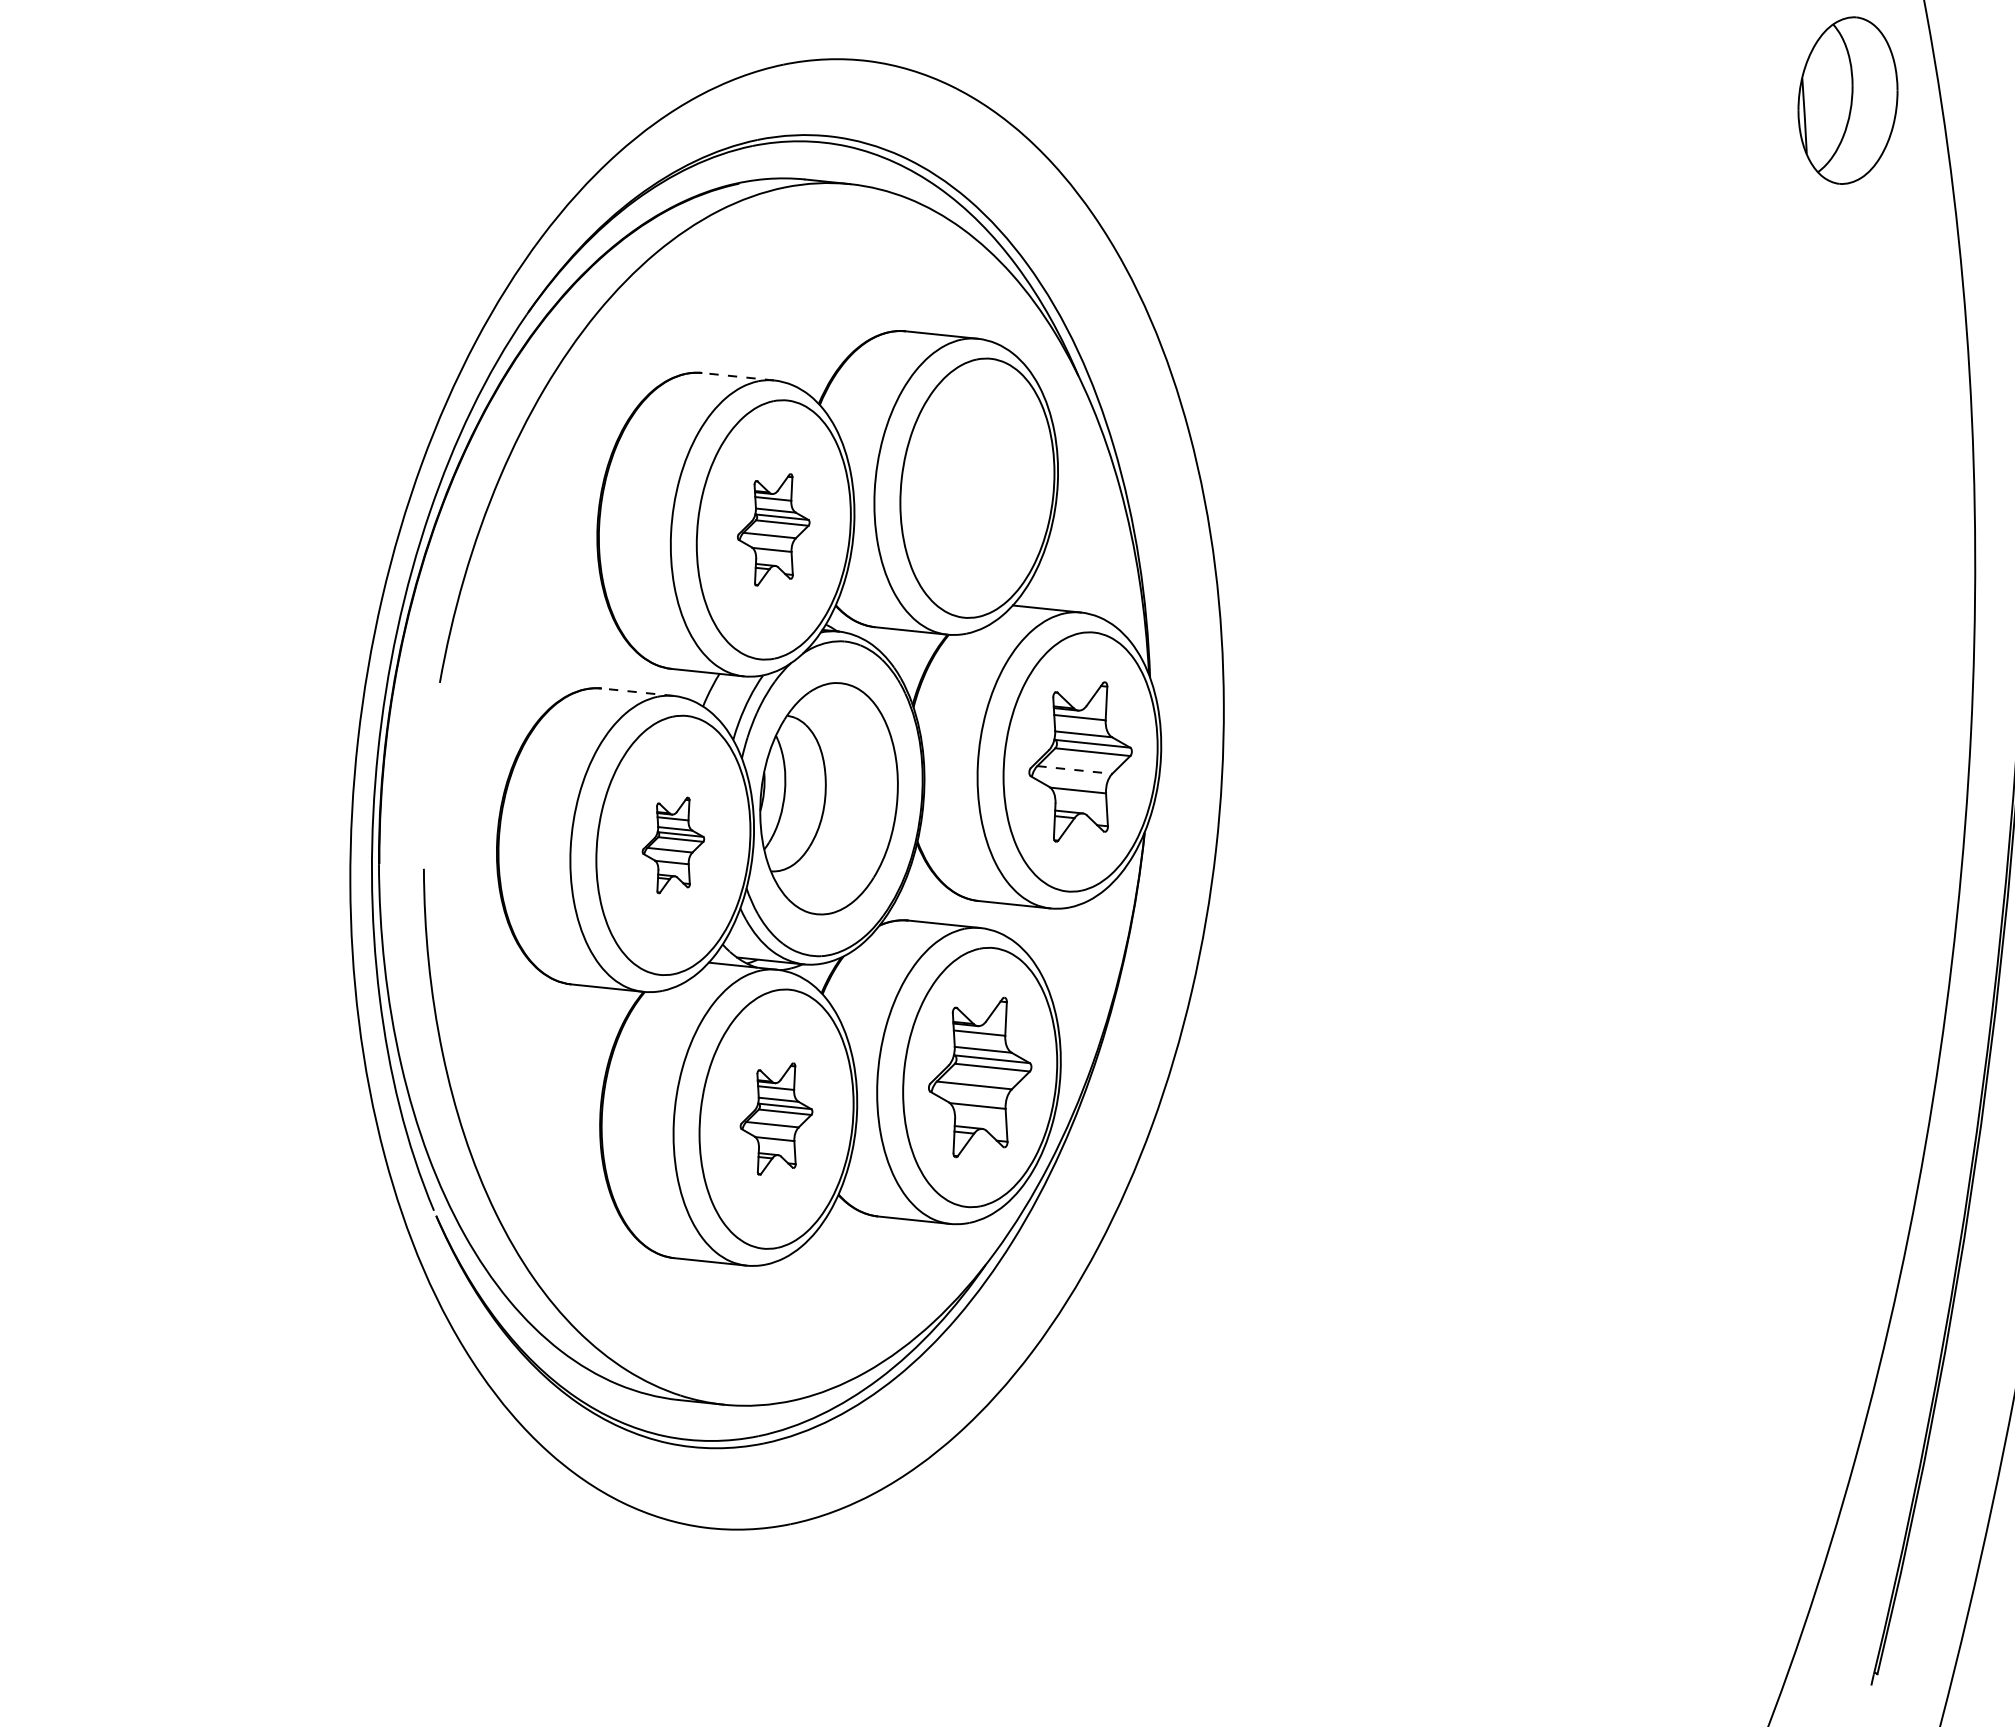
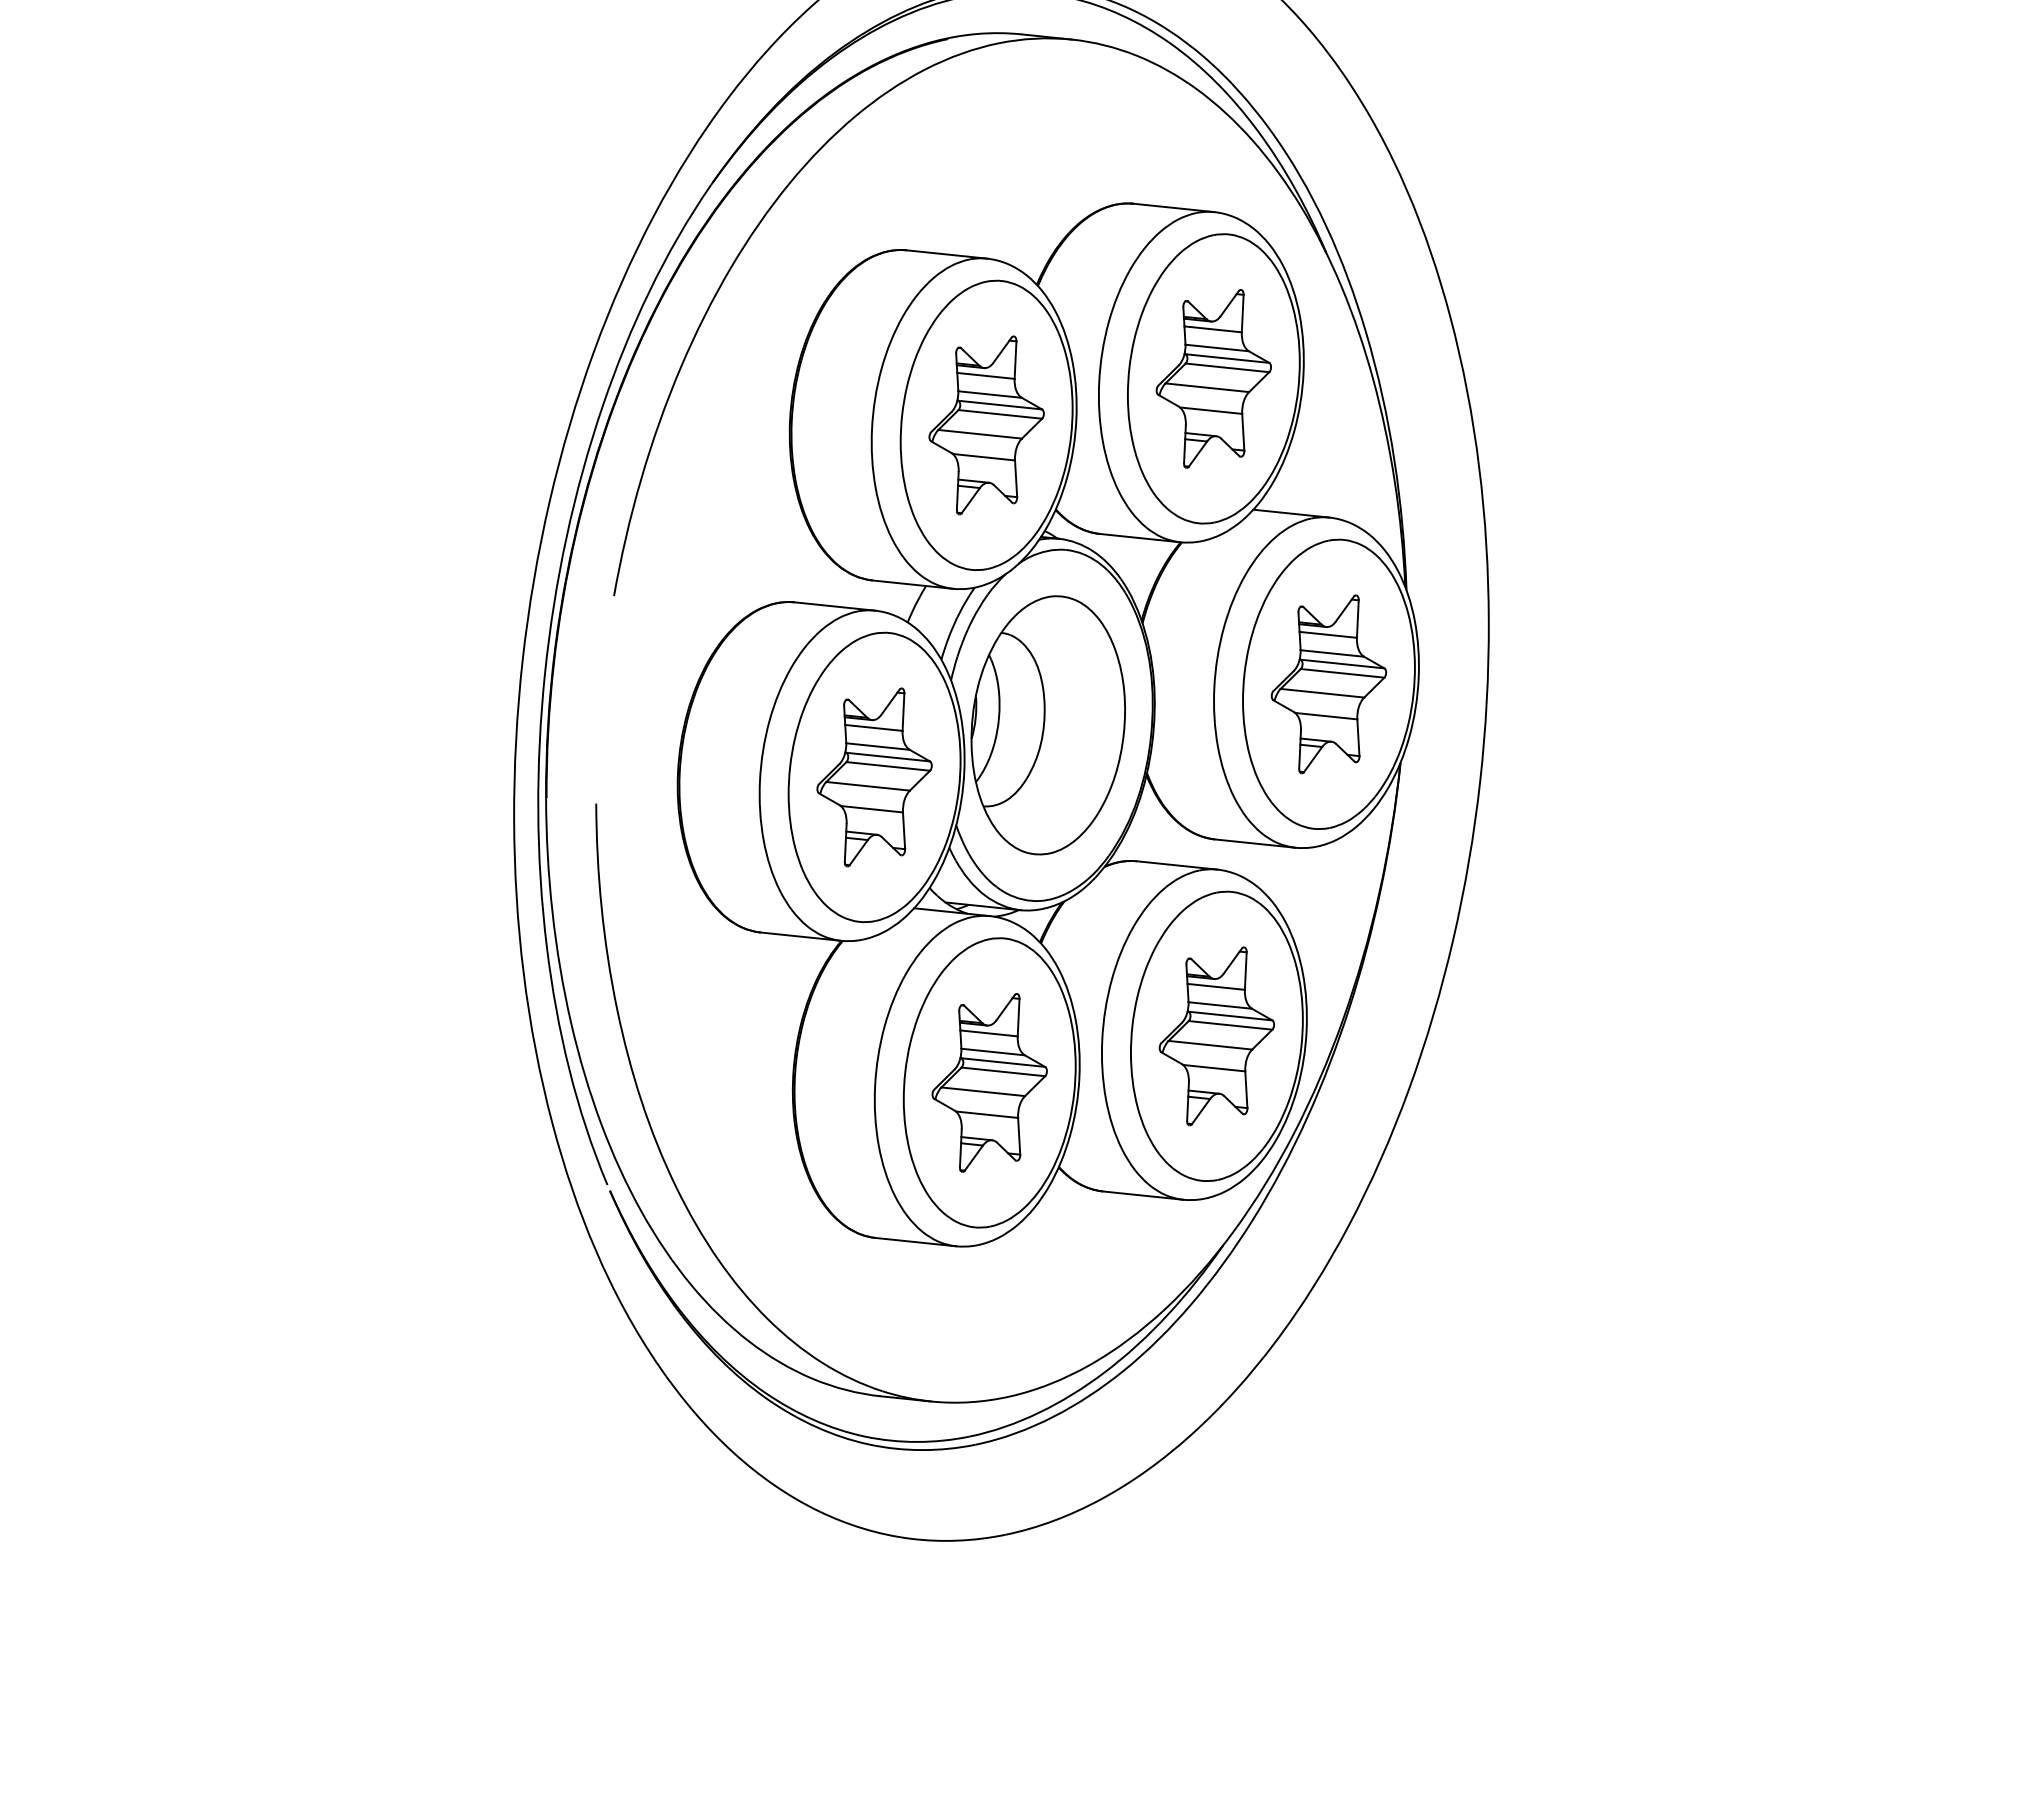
line: (737, 376) -> (946, 254), dashed -> solid
part: (977, 487) -> (1213, 378), added
part: (773, 529) -> (986, 424), size x1.43
line: (637, 692) -> (834, 606), dashed -> solid
line: (1074, 769) -> (1322, 692), dashed -> solid
part: (673, 845) -> (874, 777), size x1.67
part: (776, 1118) -> (989, 1082), size x1.43

